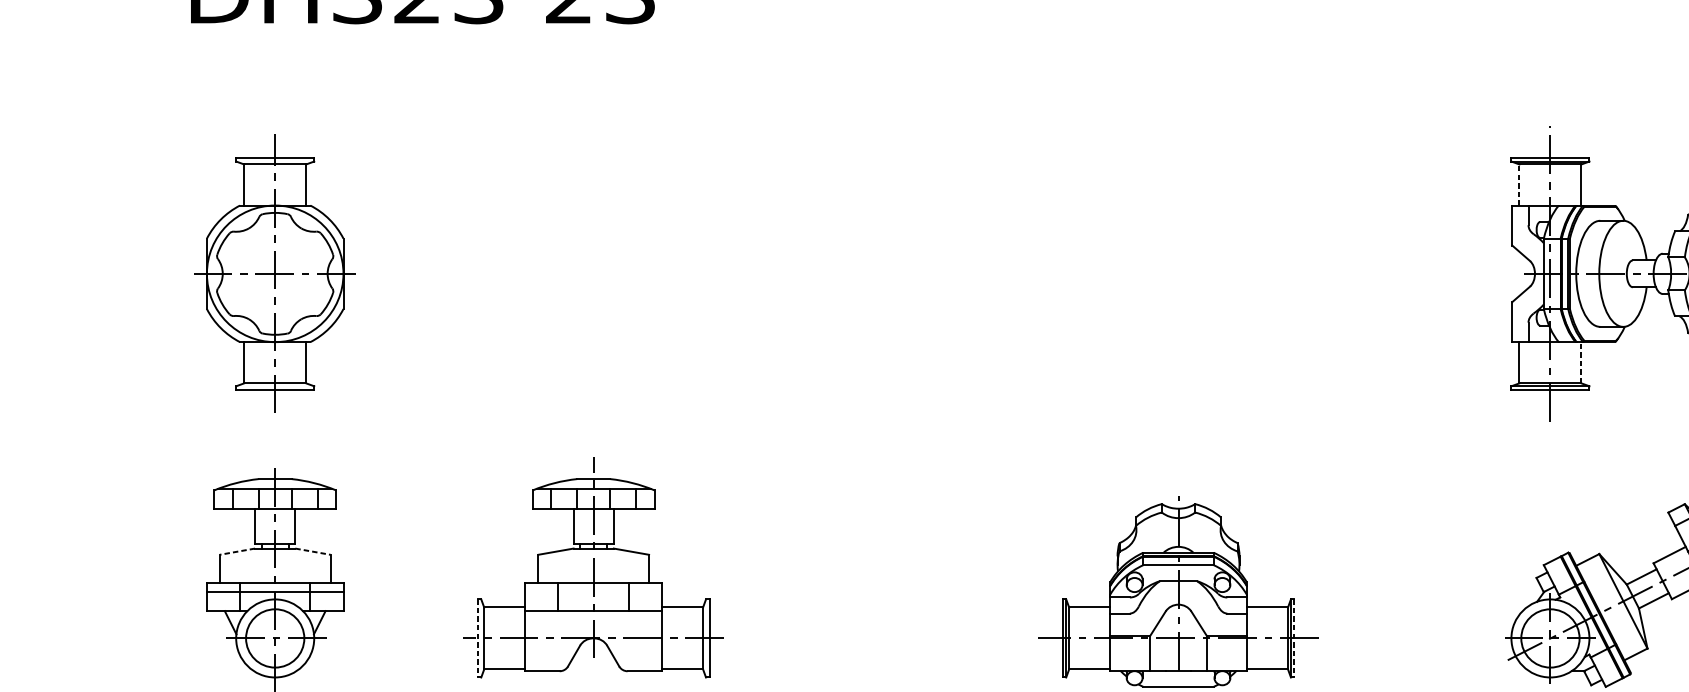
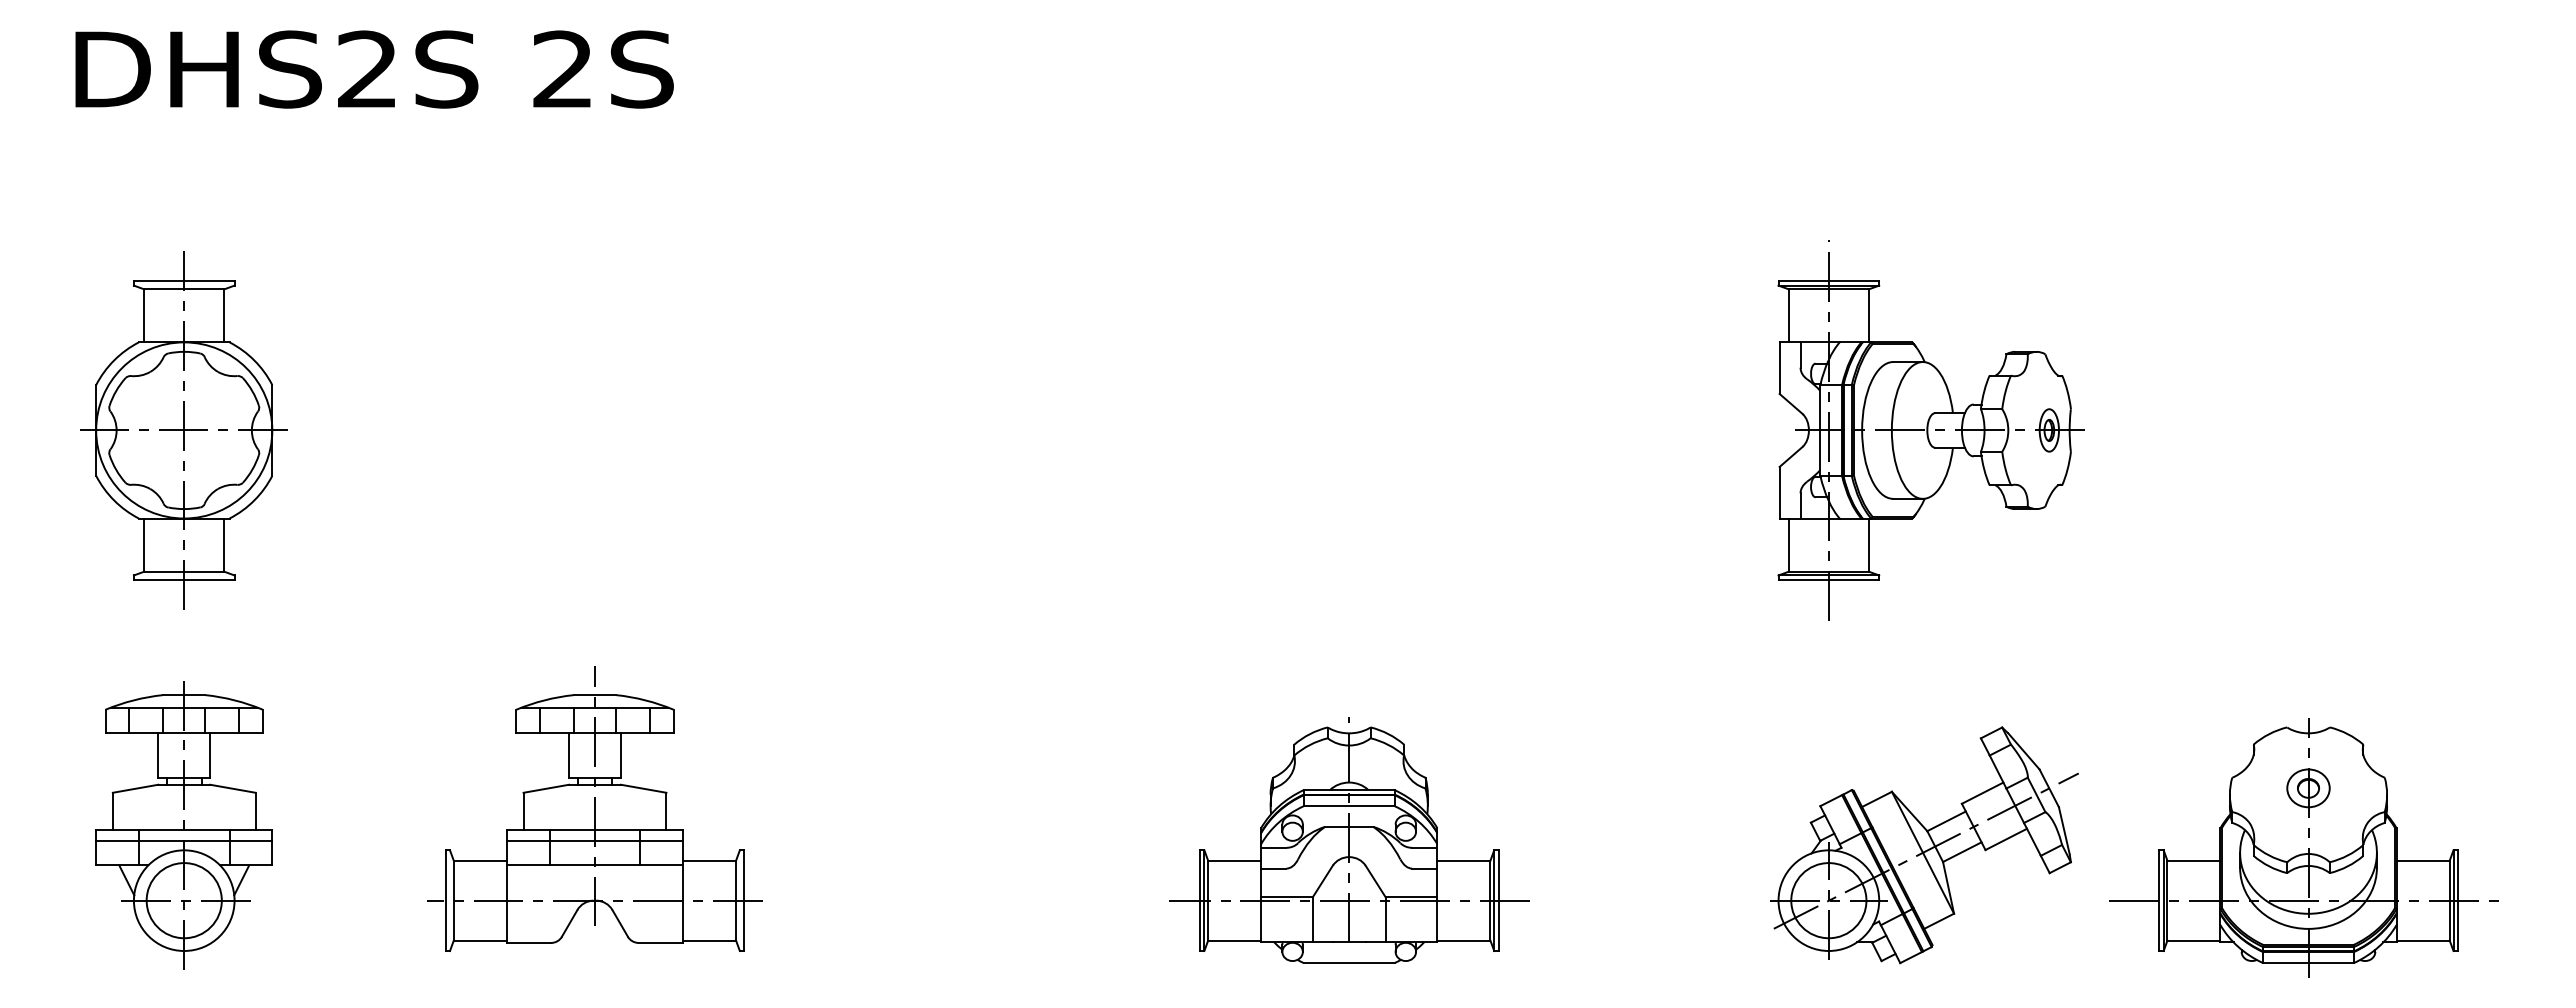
line: (1519, 184) -> (1788, 315), dashed -> solid
line: (1581, 363) -> (1868, 545), dashed -> solid
line: (237, 551) -> (135, 788), dashed -> solid
line: (313, 551) -> (233, 788), dashed -> solid
line: (593, 592) -> (594, 841), added
line: (477, 639) -> (445, 901), dashed -> solid
line: (1294, 639) -> (1498, 901), dashed -> solid

